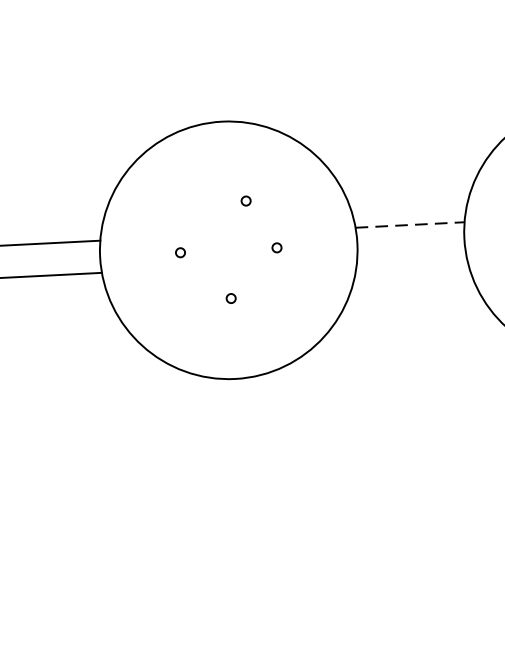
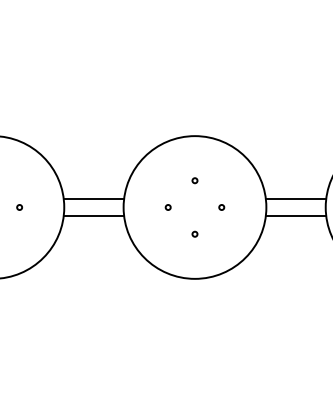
circle: (245, 200) -> (194, 180), moved
line: (410, 224) -> (296, 198), dashed -> solid
line: (410, 257) -> (295, 216), added

